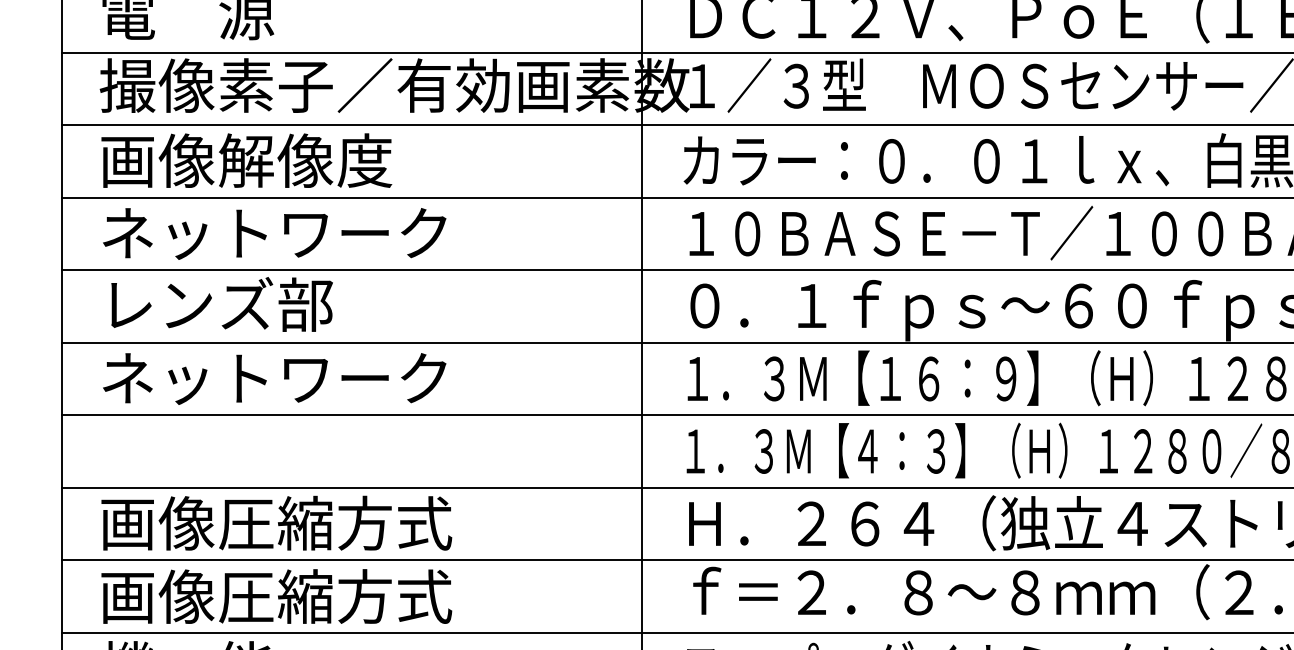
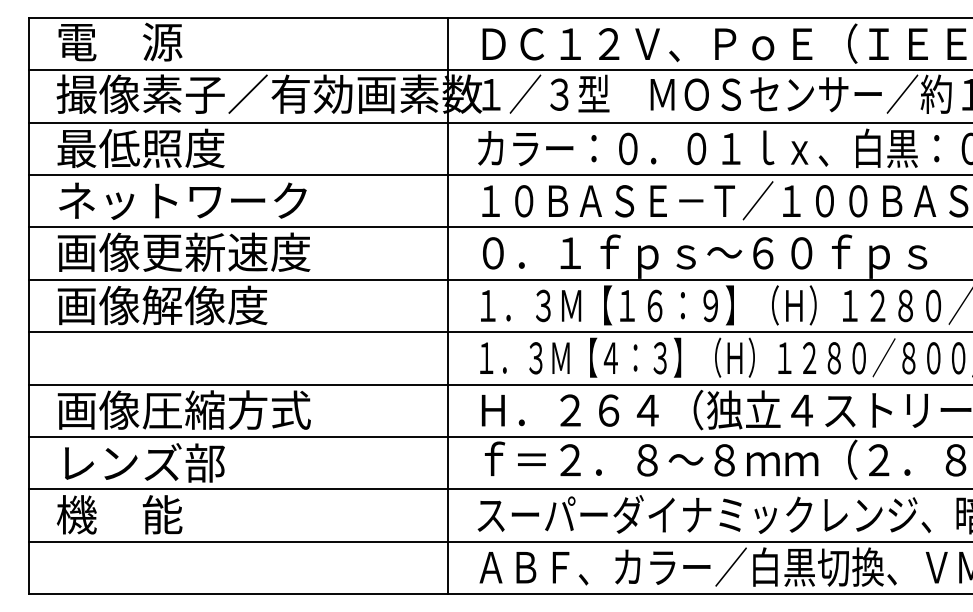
text: (246, 160) -> (162, 148), 画像解像度 -> 最低照度
text: (275, 303) -> (183, 251), レンズ部 -> 画像更新速度
text: (272, 378) -> (181, 305), ネットワーク -> 画像解像度
text: (275, 595) -> (183, 462), 画像圧縮方式 -> レンズ部

